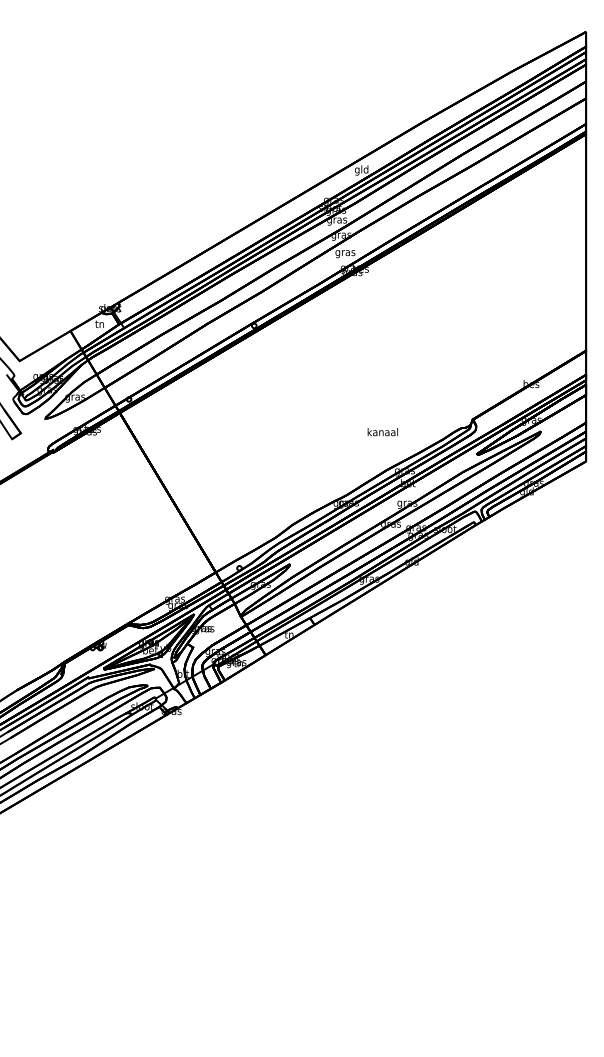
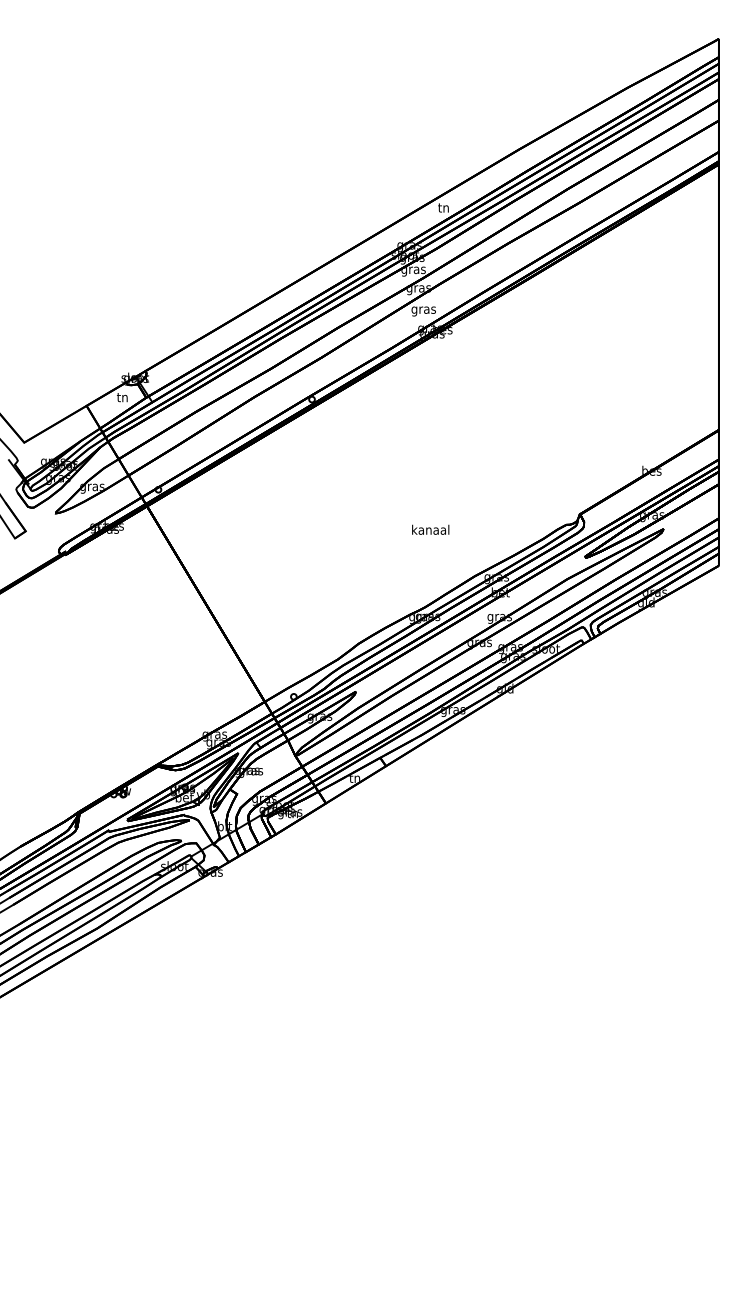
text: (361, 170) -> (443, 208), gld -> tn
text: (382, 431) -> (430, 529), moved

